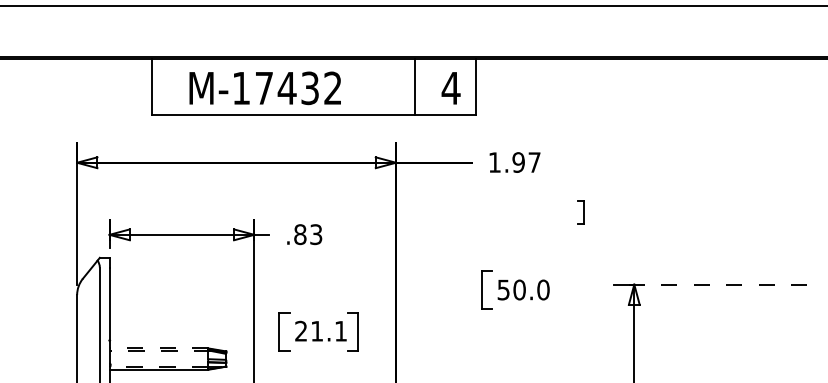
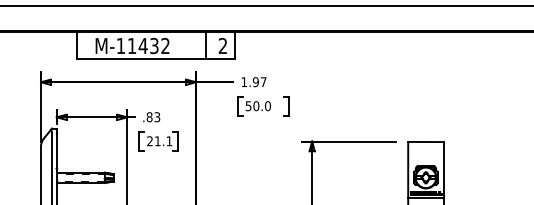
text: (265, 87) -> (132, 45), M-17432 -> M-11432
text: (450, 87) -> (222, 45), 4 -> 2
part: (581, 212) -> (286, 106), size x1.67
line: (711, 284) -> (349, 141), dashed -> solid
part: (513, 290) -> (253, 106), moved
part: (318, 331) -> (158, 141), moved
line: (158, 348) -> (80, 172), dashed -> solid

